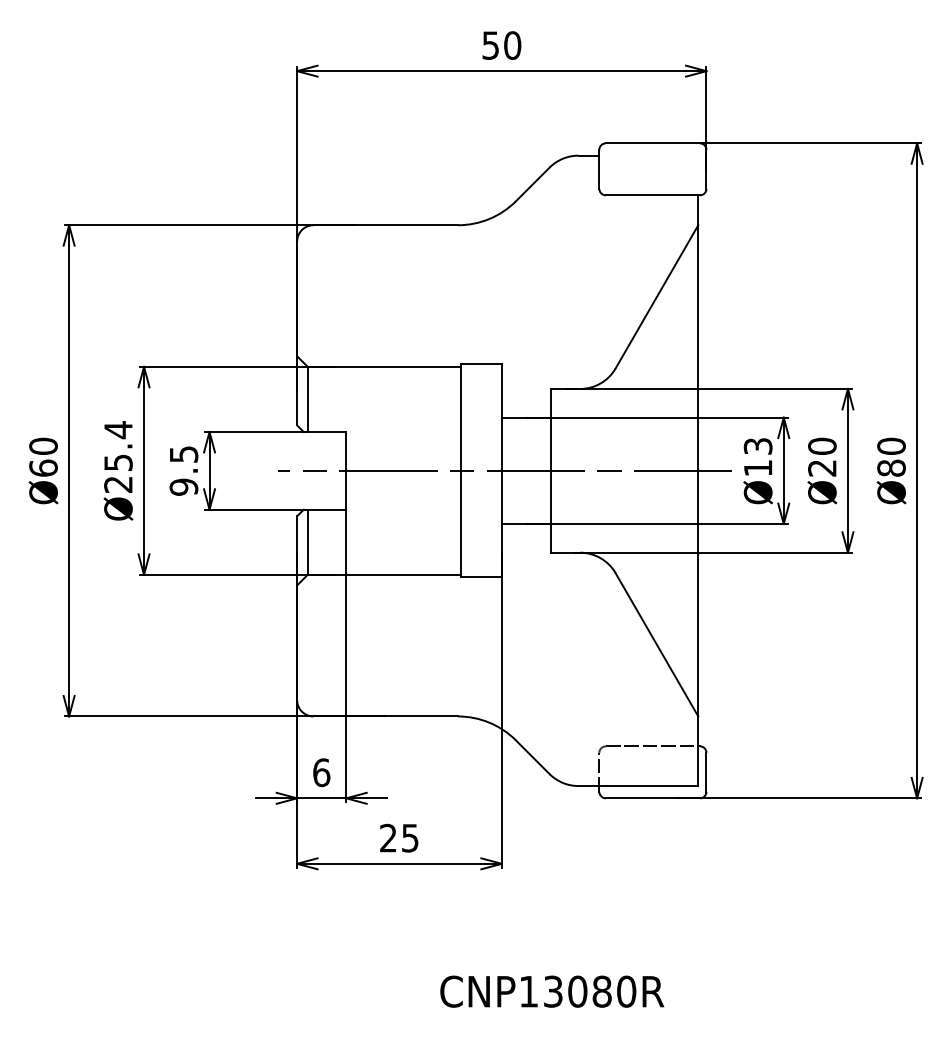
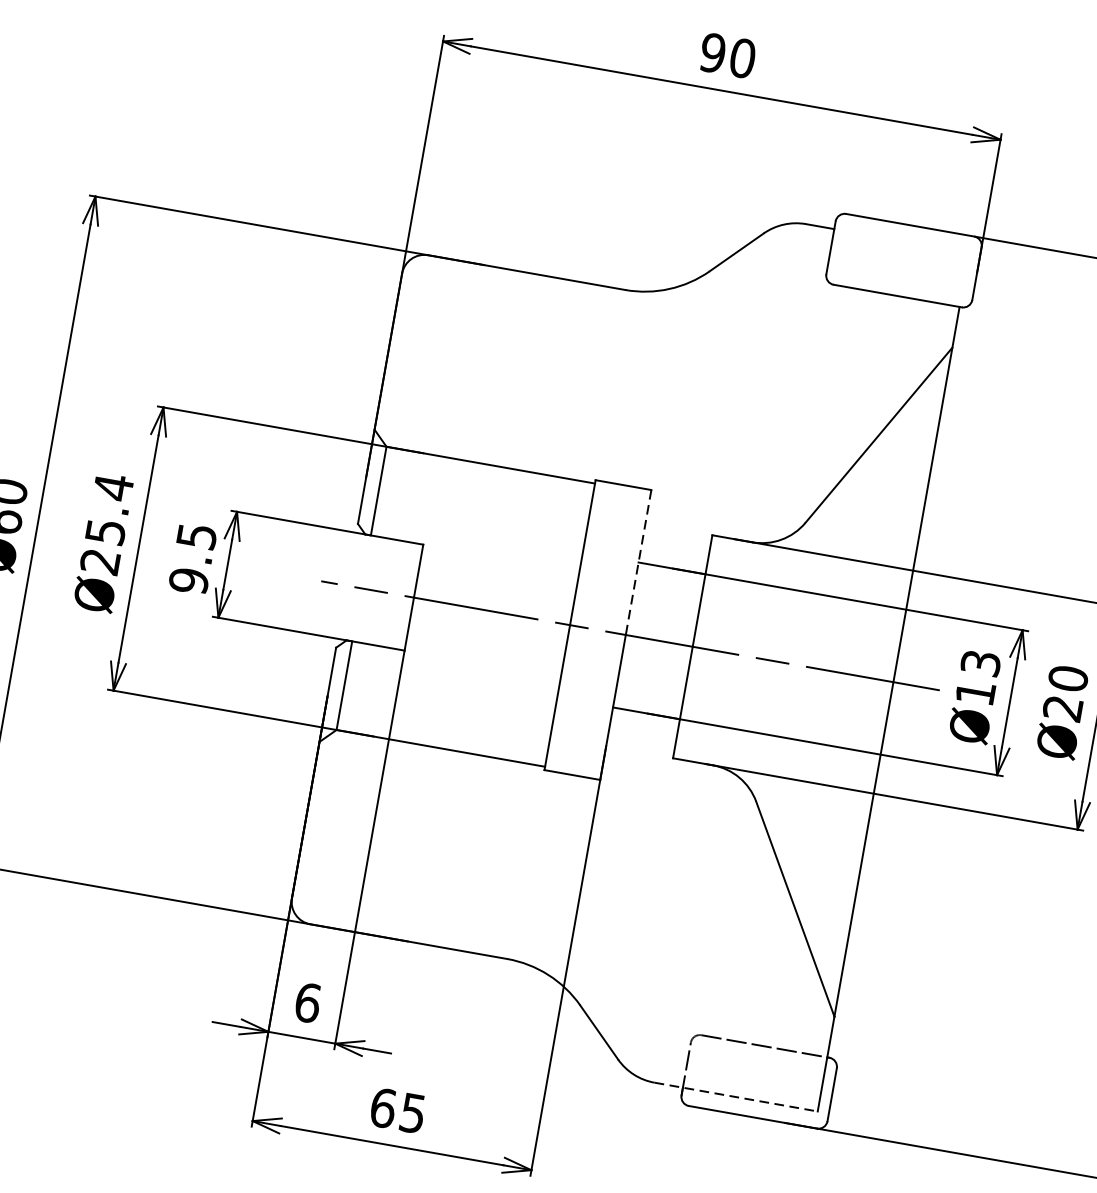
text: (490, 45) -> (712, 52), 50 -> 90
line: (501, 418) -> (637, 563), solid -> dashed
line: (638, 786) -> (736, 1097), solid -> dashed
text: (388, 837) -> (383, 1107), 25 -> 65

